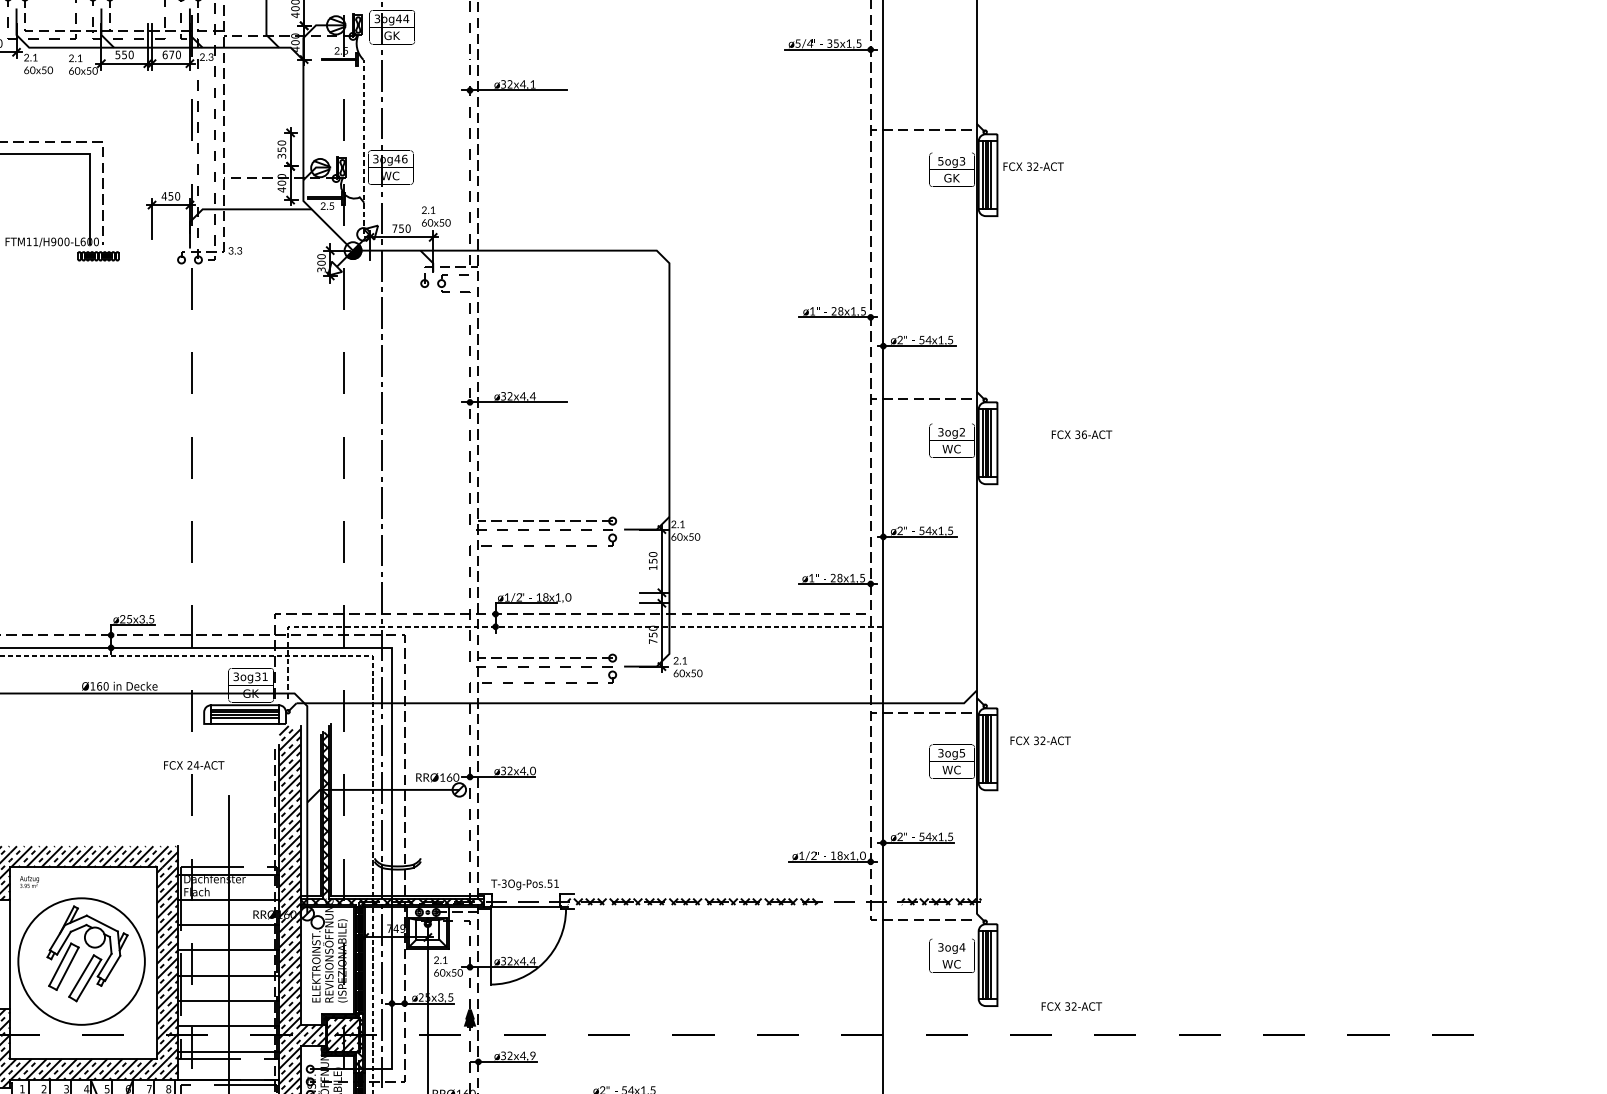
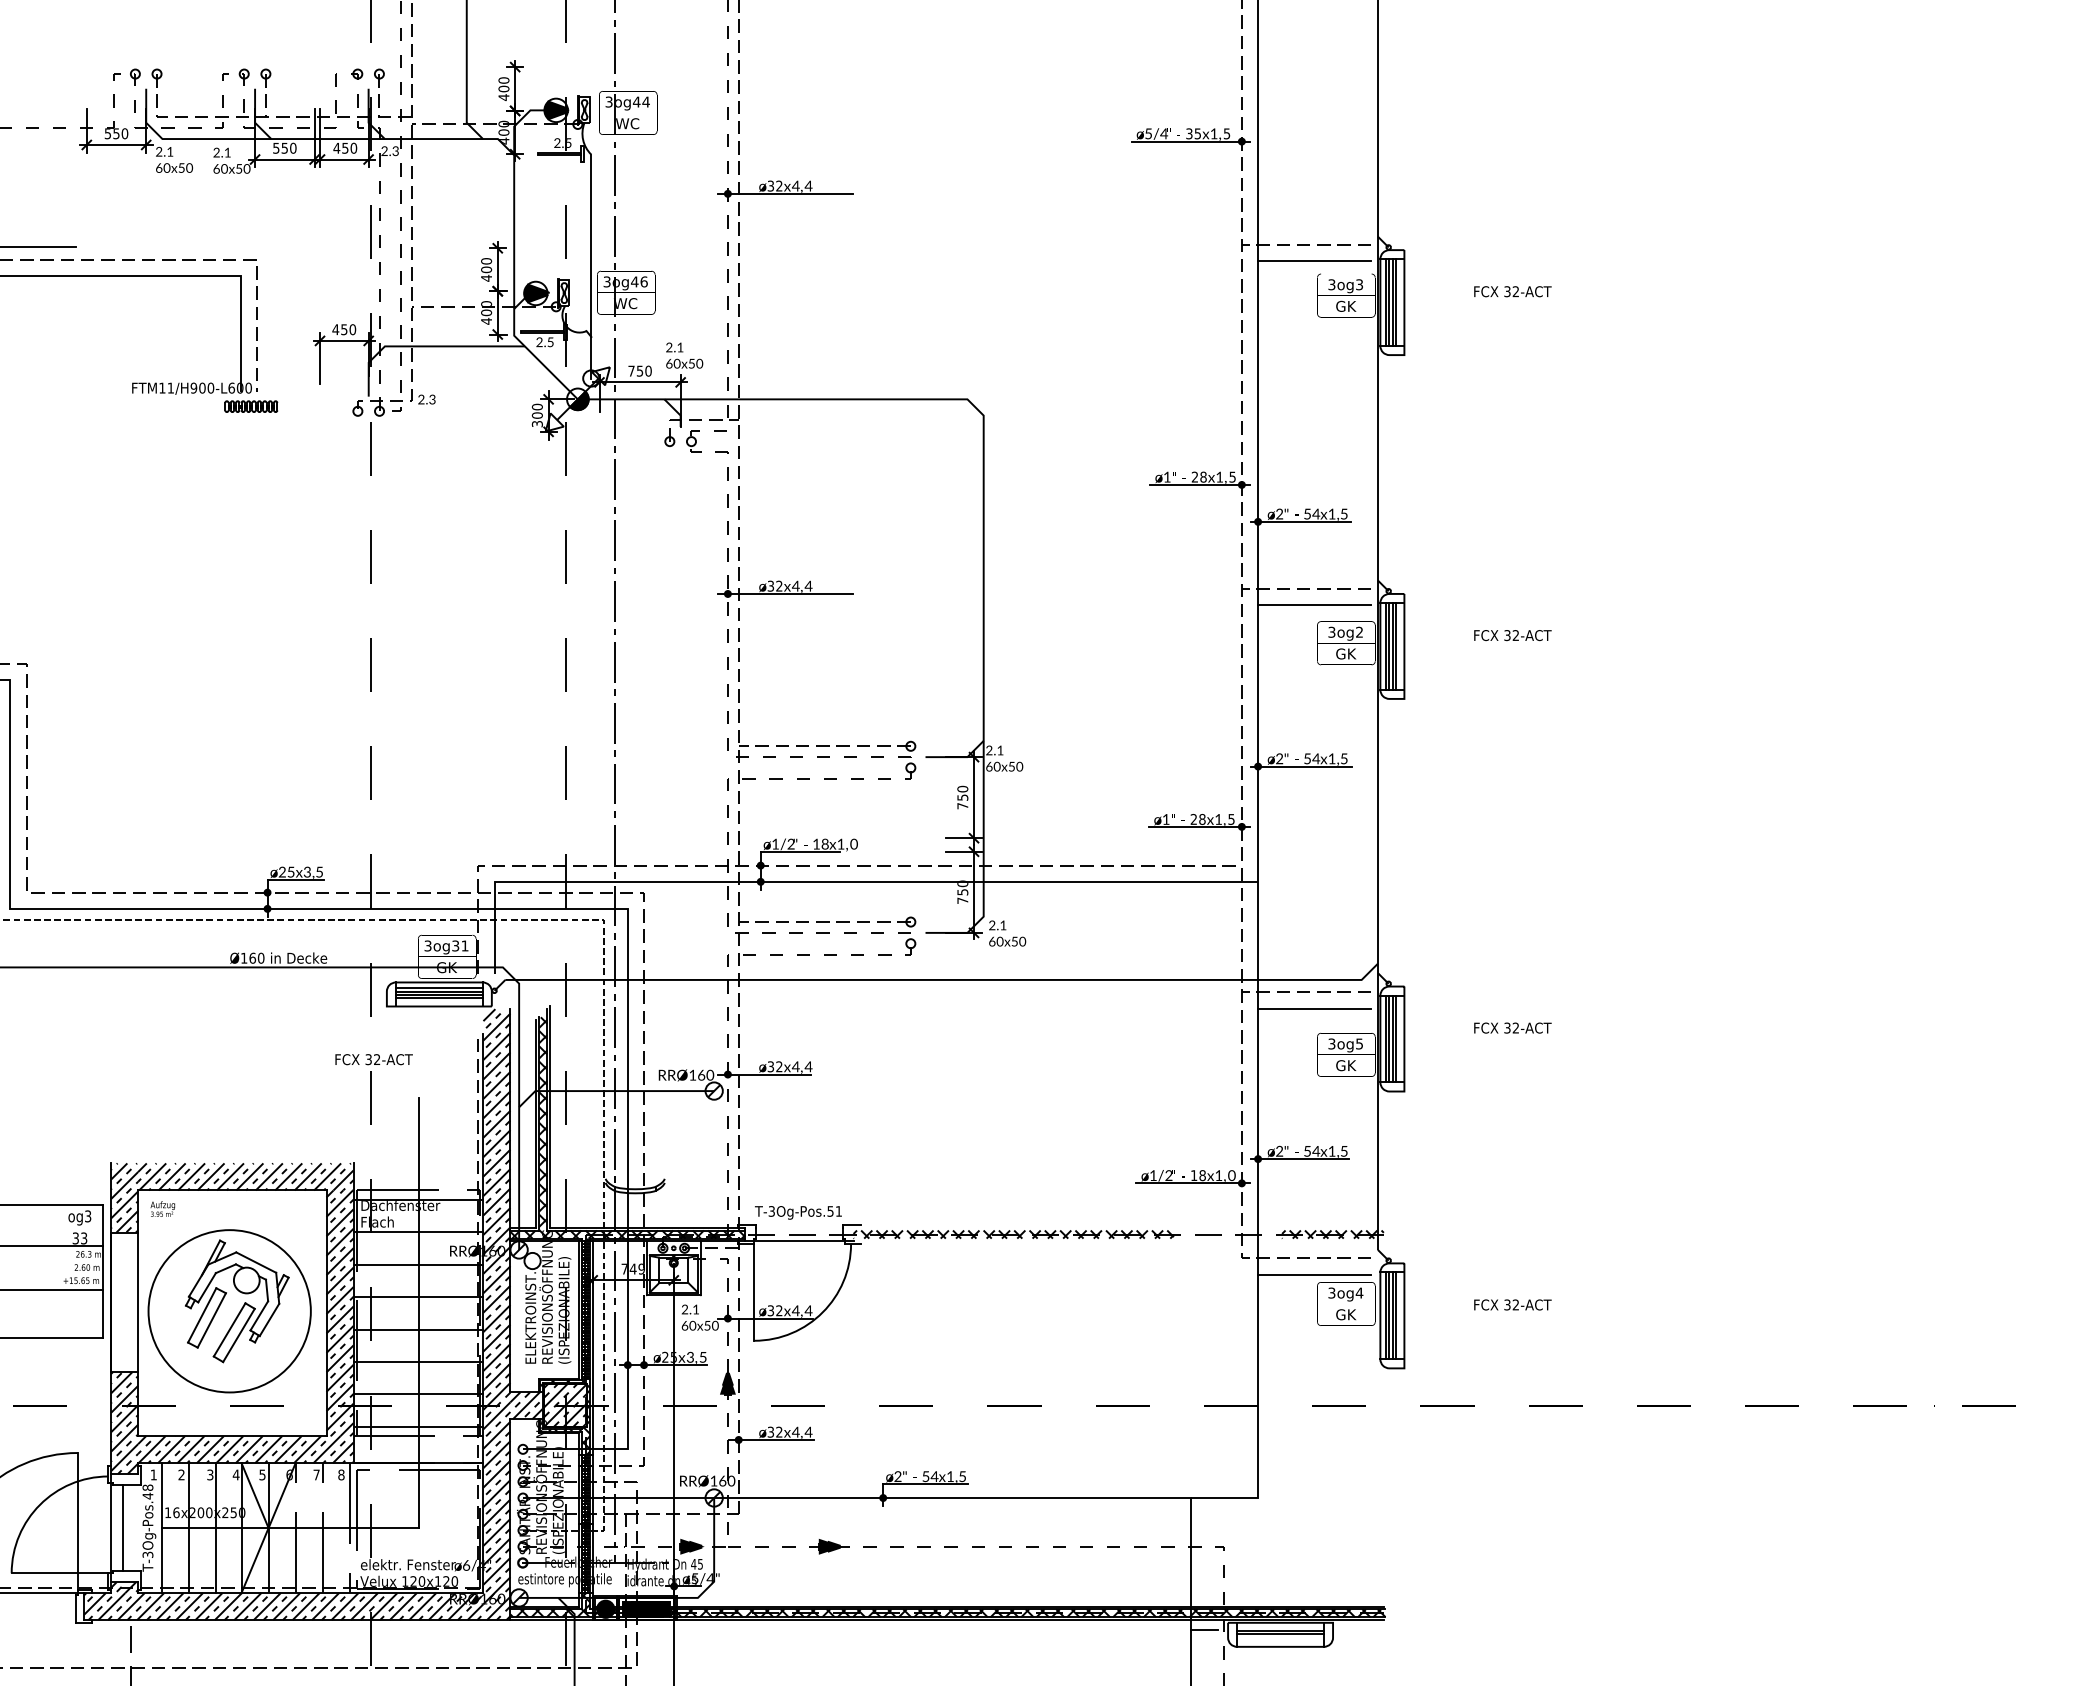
fill: (335, 25) -> (555, 110), added
text: (391, 35) -> (627, 123), GK -> WC
text: (168, 54) -> (340, 147), 670 -> 450
text: (532, 83) -> (808, 185), 1 -> 4
line: (927, 143) -> (1314, 261), added
line: (363, 147) -> (591, 266), dashed -> solid
text: (281, 152) -> (486, 273), 350 -> 400
text: (940, 161) -> (1331, 284), 5og3 -> 3og3
text: (1033, 166) -> (1512, 291), moved
fill: (320, 168) -> (535, 293), added
text: (231, 252) -> (421, 401), 3.3 -> 2.3
line: (927, 411) -> (1314, 605), added
text: (1084, 434) -> (1515, 635), 36-ACT -> 32-ACT
text: (951, 448) -> (1345, 653), WC -> GK
text: (652, 568) -> (962, 806), 150 -> 750
line: (550, 626) -> (830, 881), dashed -> solid
line: (927, 725) -> (1314, 1008), added
text: (1040, 740) -> (1512, 1027), moved
text: (192, 765) -> (372, 1059), 24-ACT -> 32-ACT
text: (951, 769) -> (1345, 1065), WC -> GK
text: (532, 770) -> (808, 1066), 0 -> 4
line: (927, 932) -> (1314, 1274), added
text: (951, 964) -> (1345, 1314), WC -> GK
text: (1071, 1006) -> (1512, 1304), moved
text: (532, 1055) -> (808, 1431), 9 -> 4

